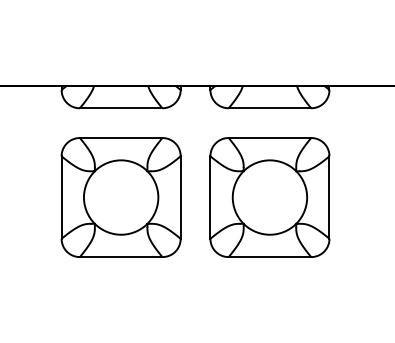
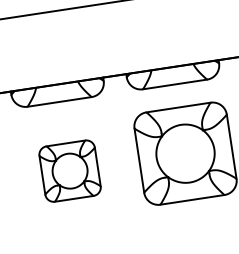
part: (120, 197) -> (69, 171), size x0.6

